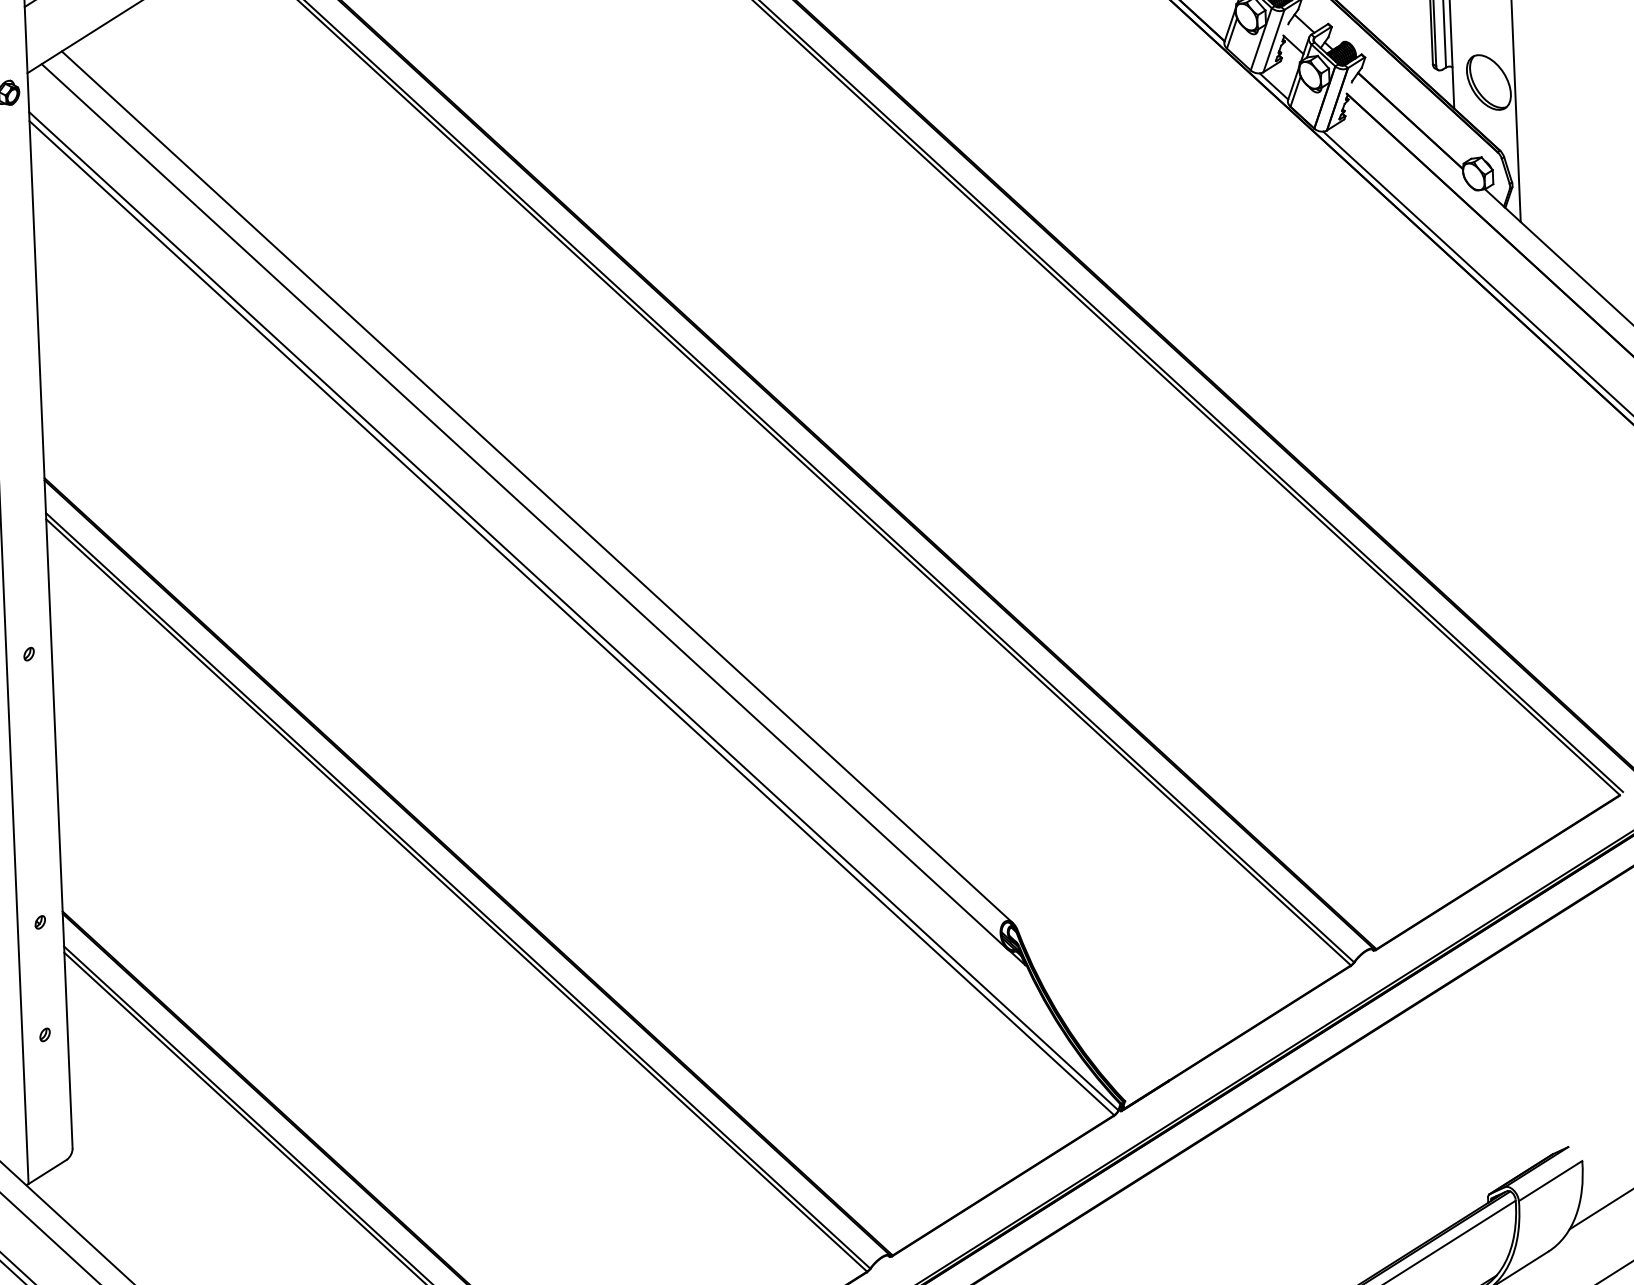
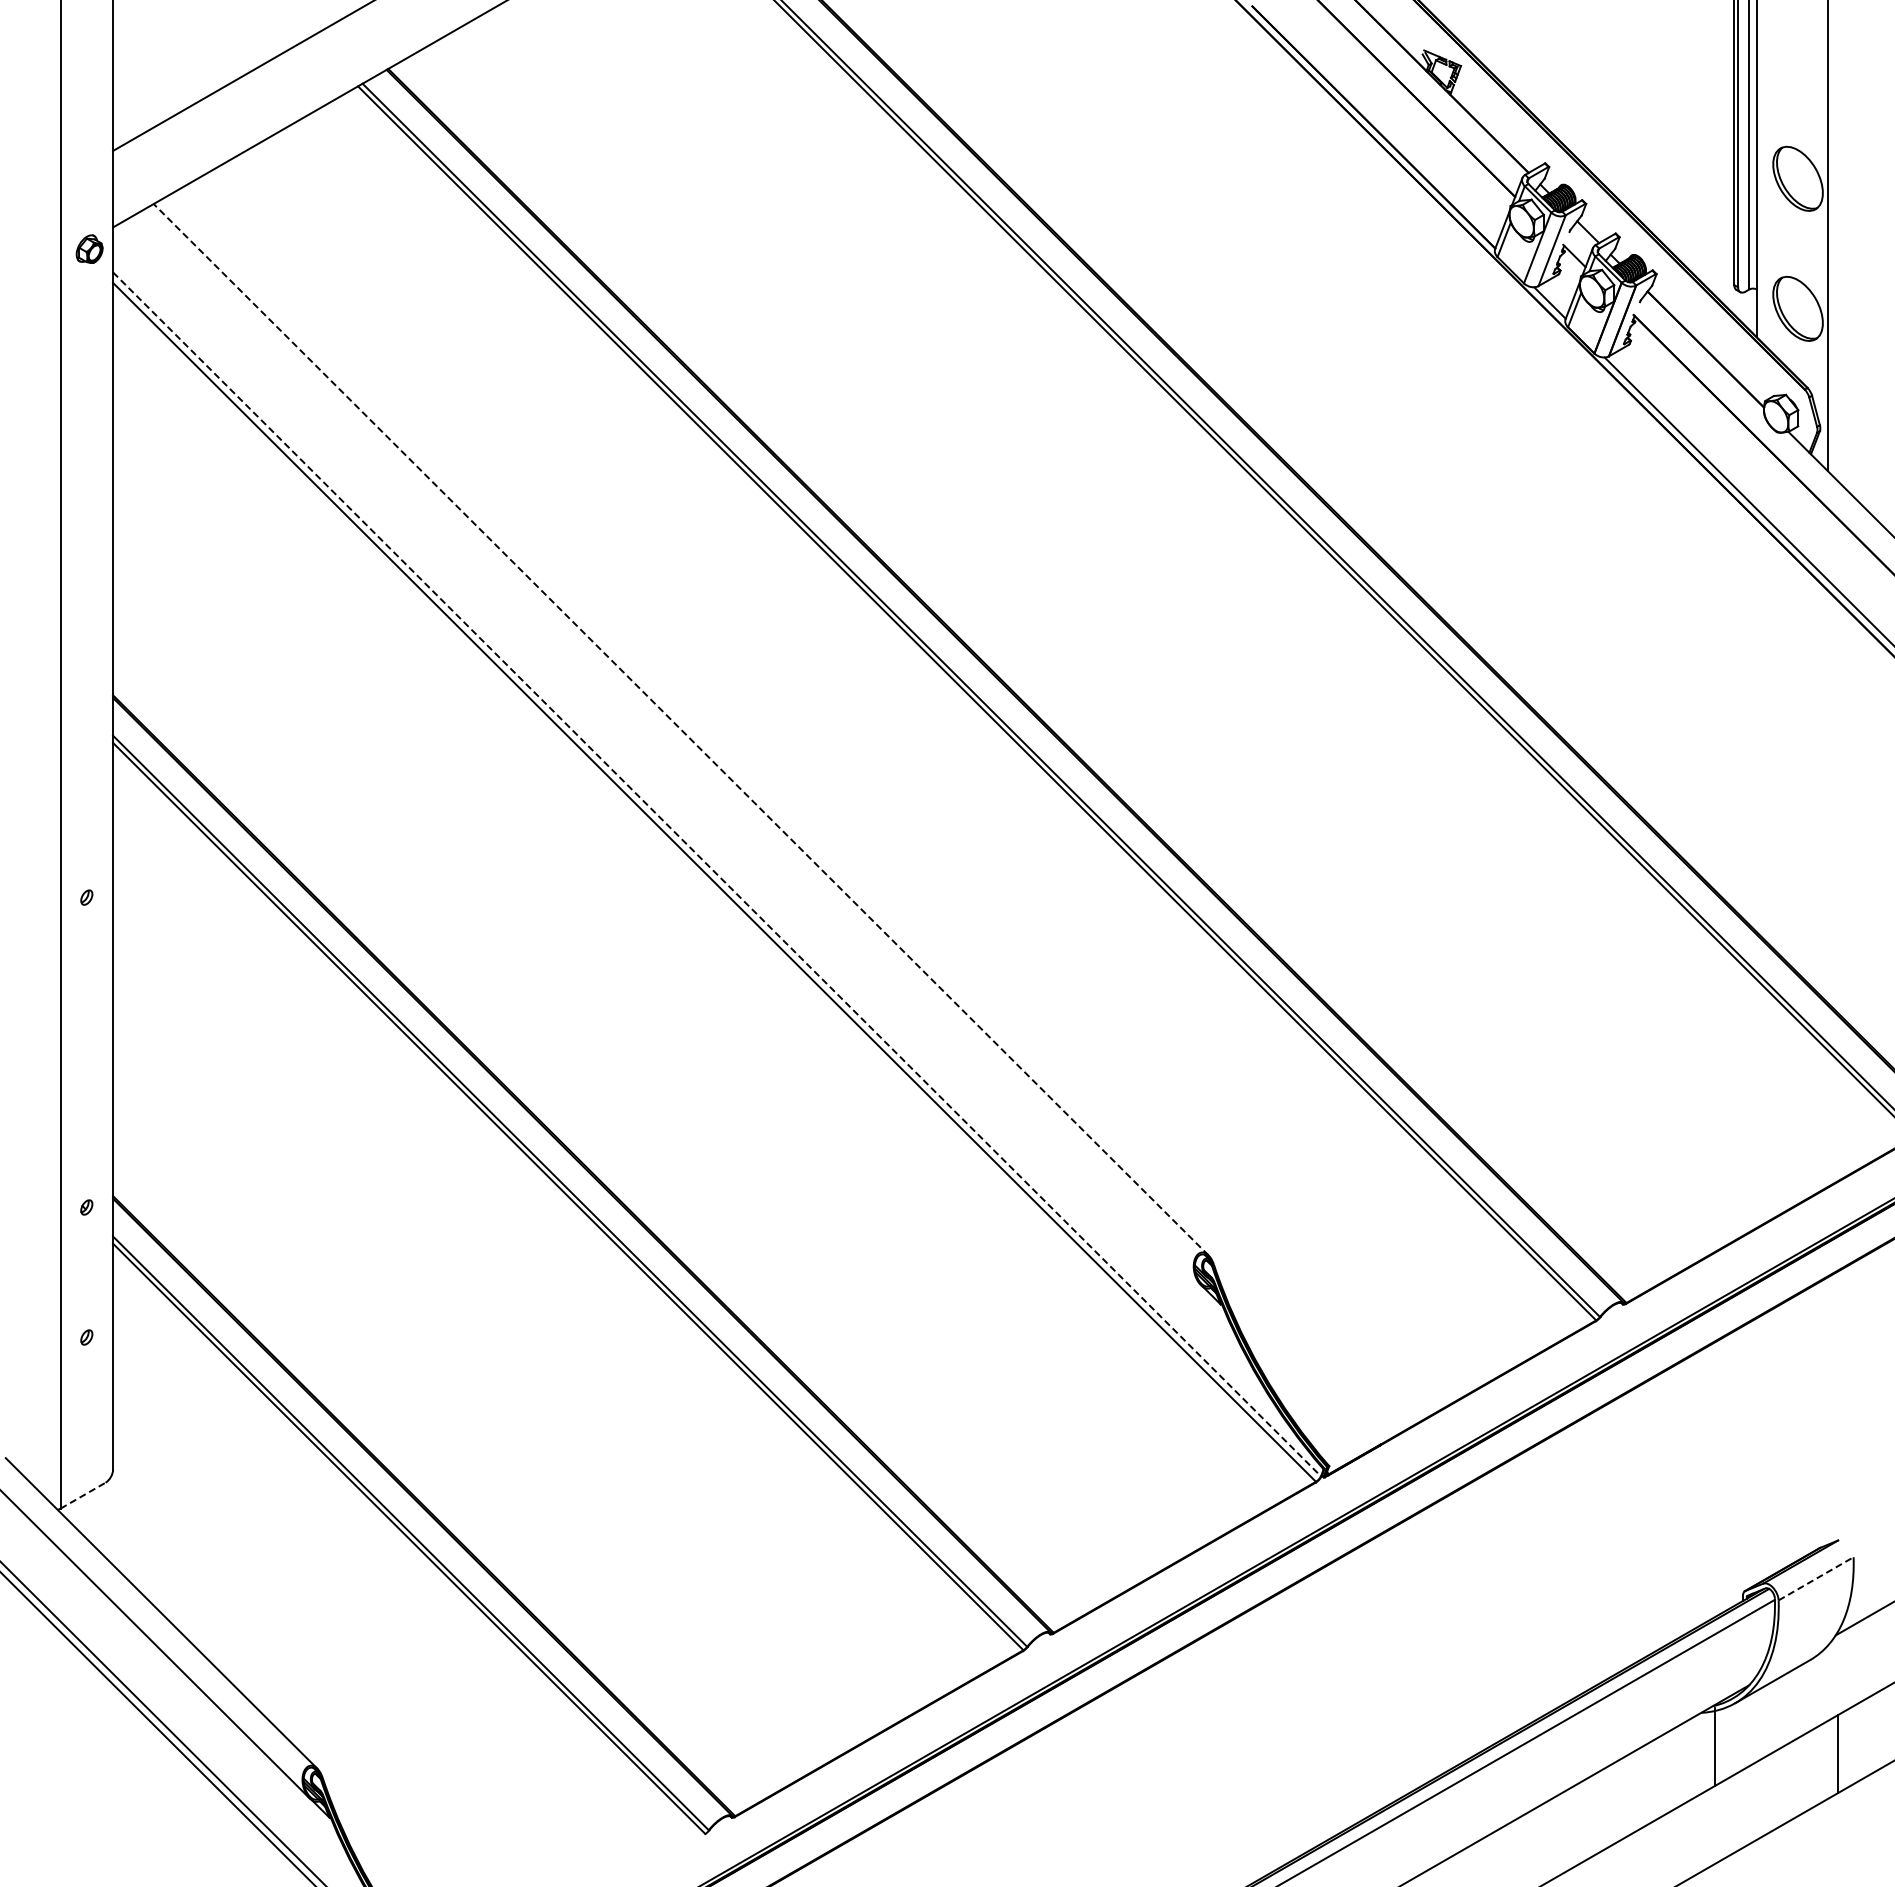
line: (537, 487) -> (681, 729), solid -> dashed
line: (523, 506) -> (664, 751), removed
line: (574, 611) -> (717, 874), solid -> dashed
line: (47, 1171) -> (83, 1495), solid -> dashed
line: (1550, 1180) -> (1816, 1578), solid -> dashed

